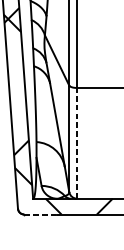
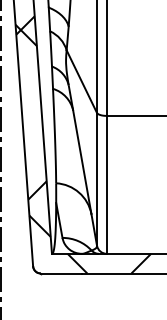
line: (76, 143) -> (106, 184), dashed -> solid
line: (40, 214) -> (61, 273), dashed -> solid

